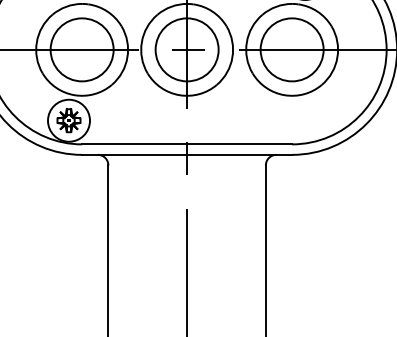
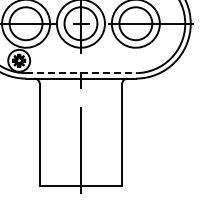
line: (186, 145) -> (80, 73), solid -> dashed

